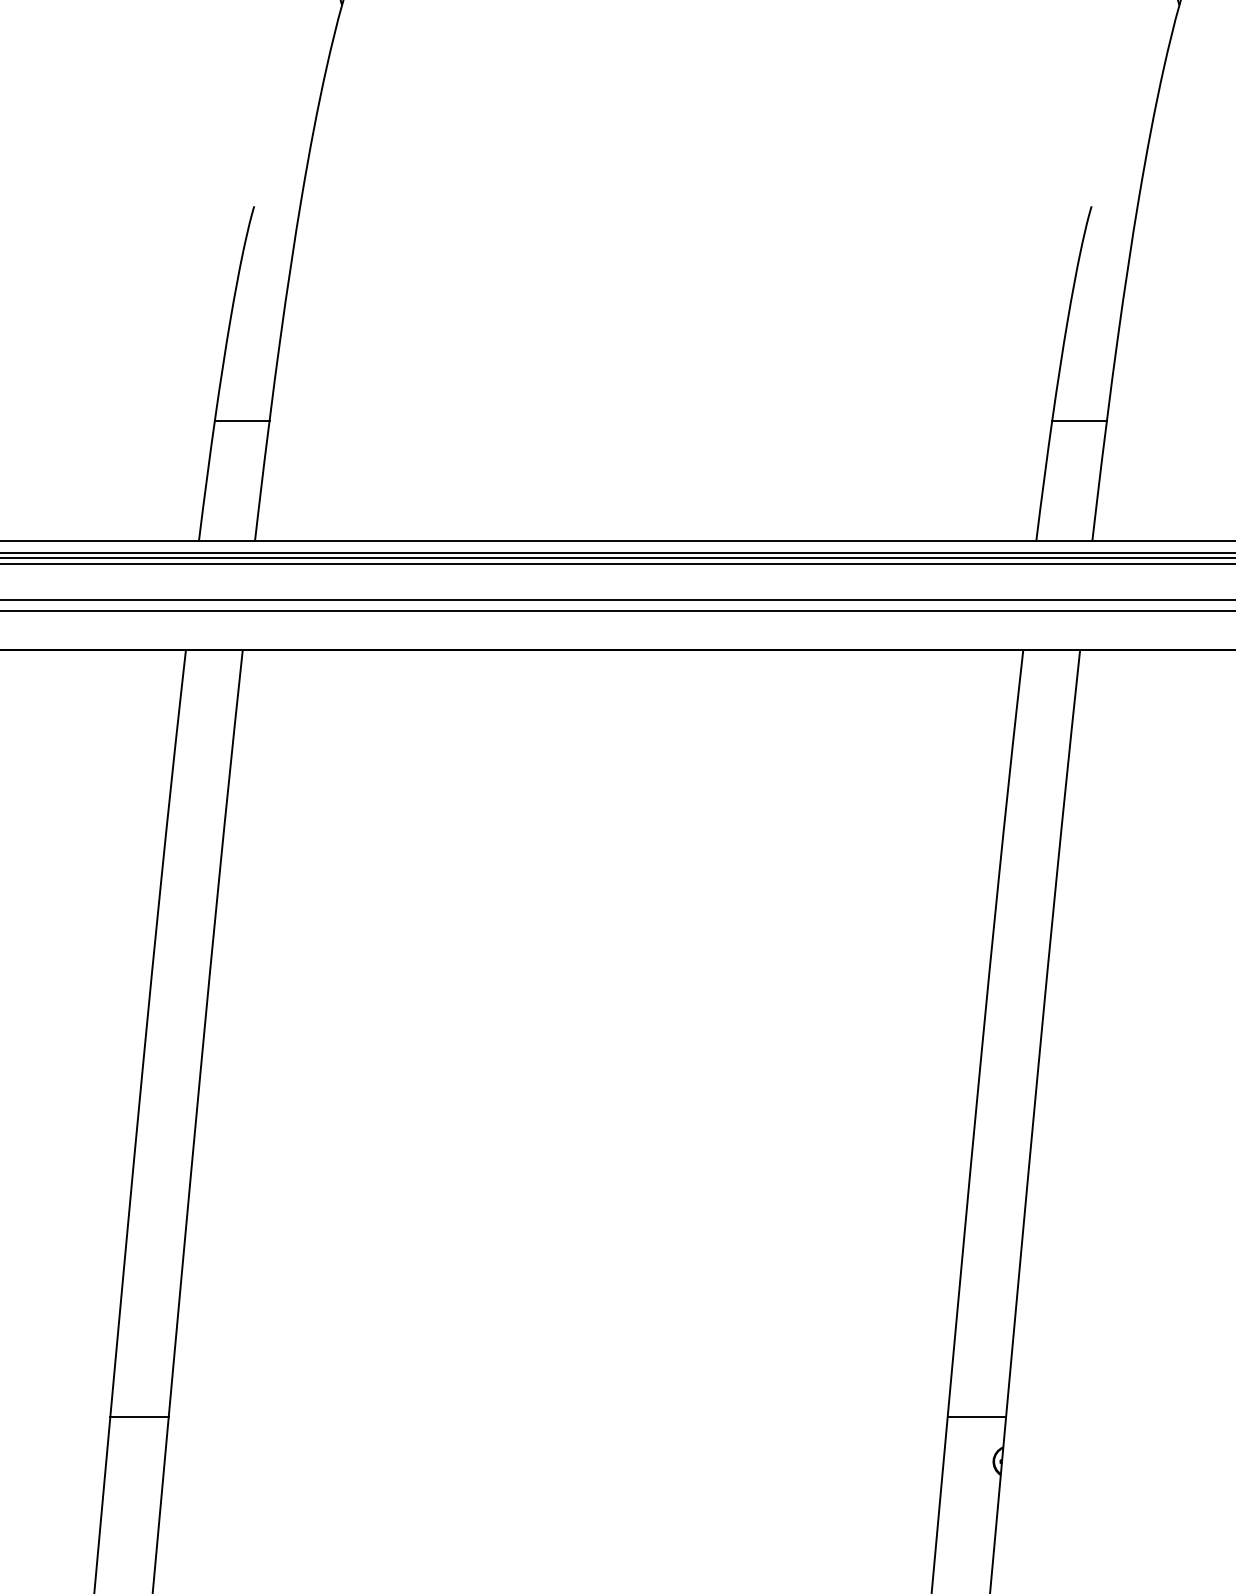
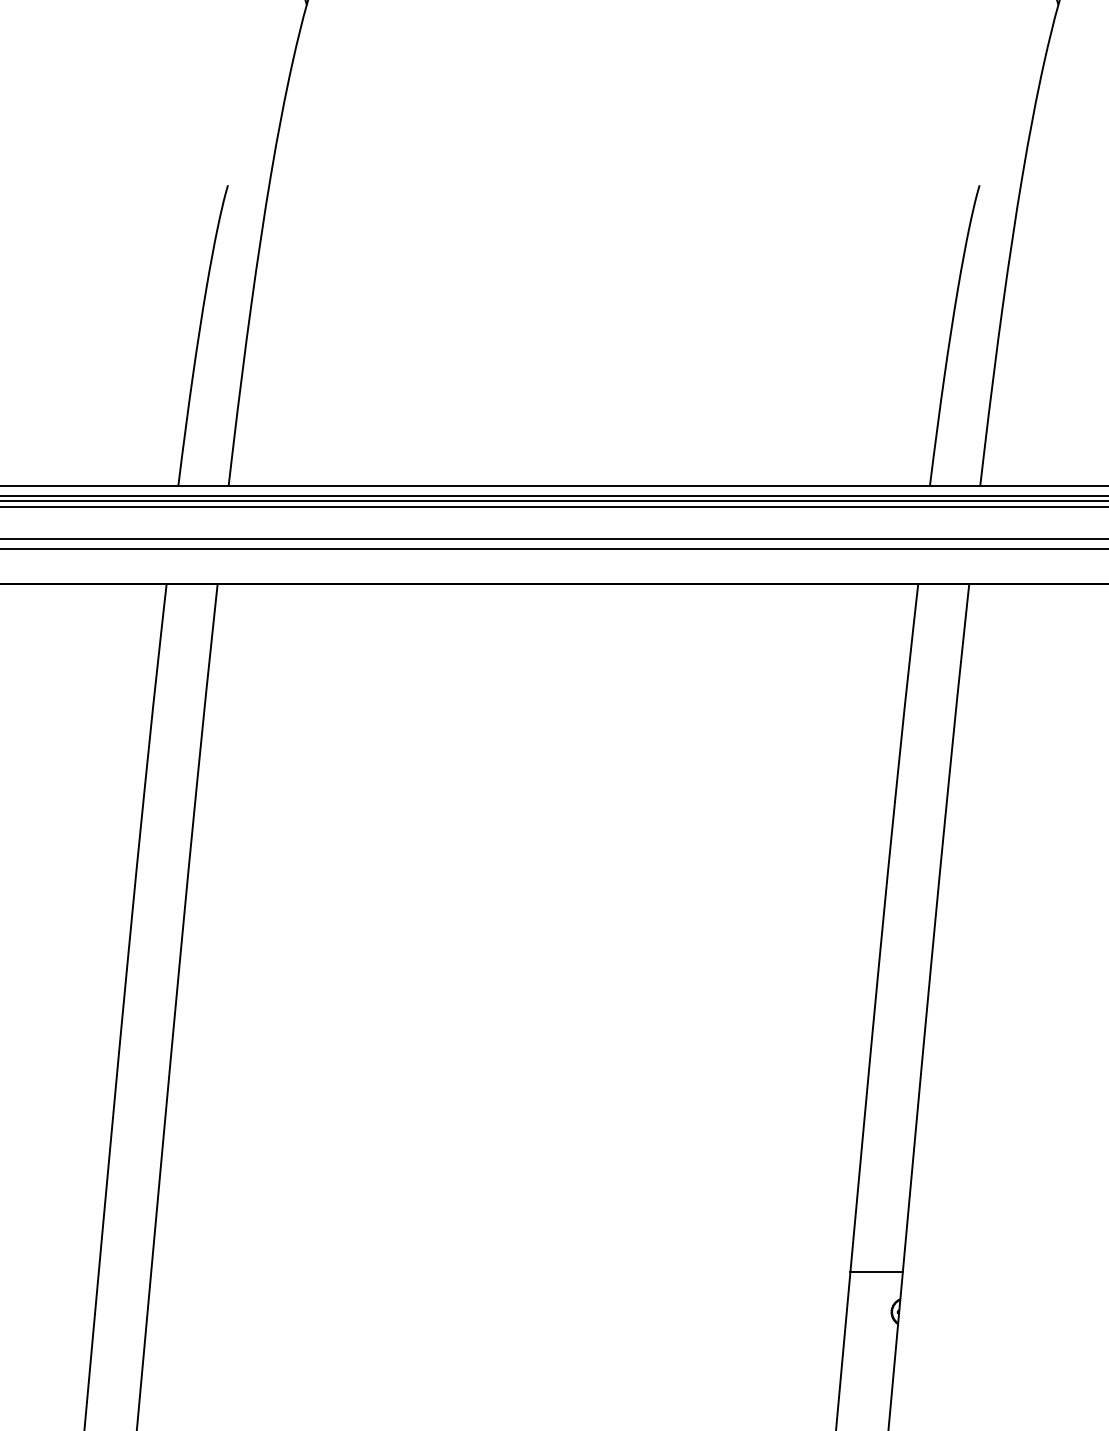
line: (241, 420) -> (216, 377), removed
line: (1079, 420) -> (968, 377), removed
line: (139, 1416) -> (124, 1271), removed

